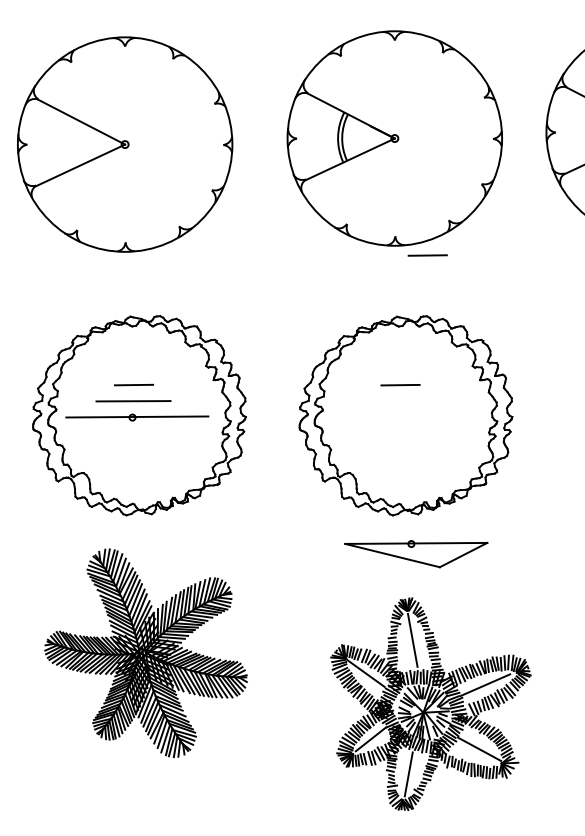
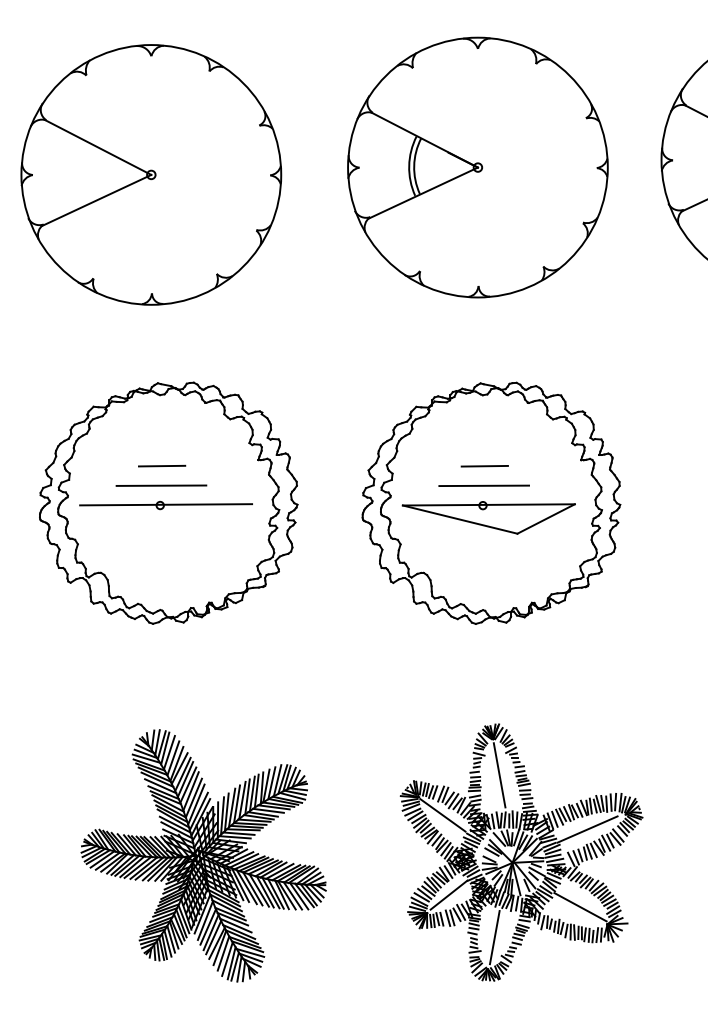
line: (427, 255) -> (517, 309), removed
line: (400, 401) -> (484, 485), added
part: (415, 553) -> (488, 517), moved
part: (145, 652) -> (203, 855), moved

